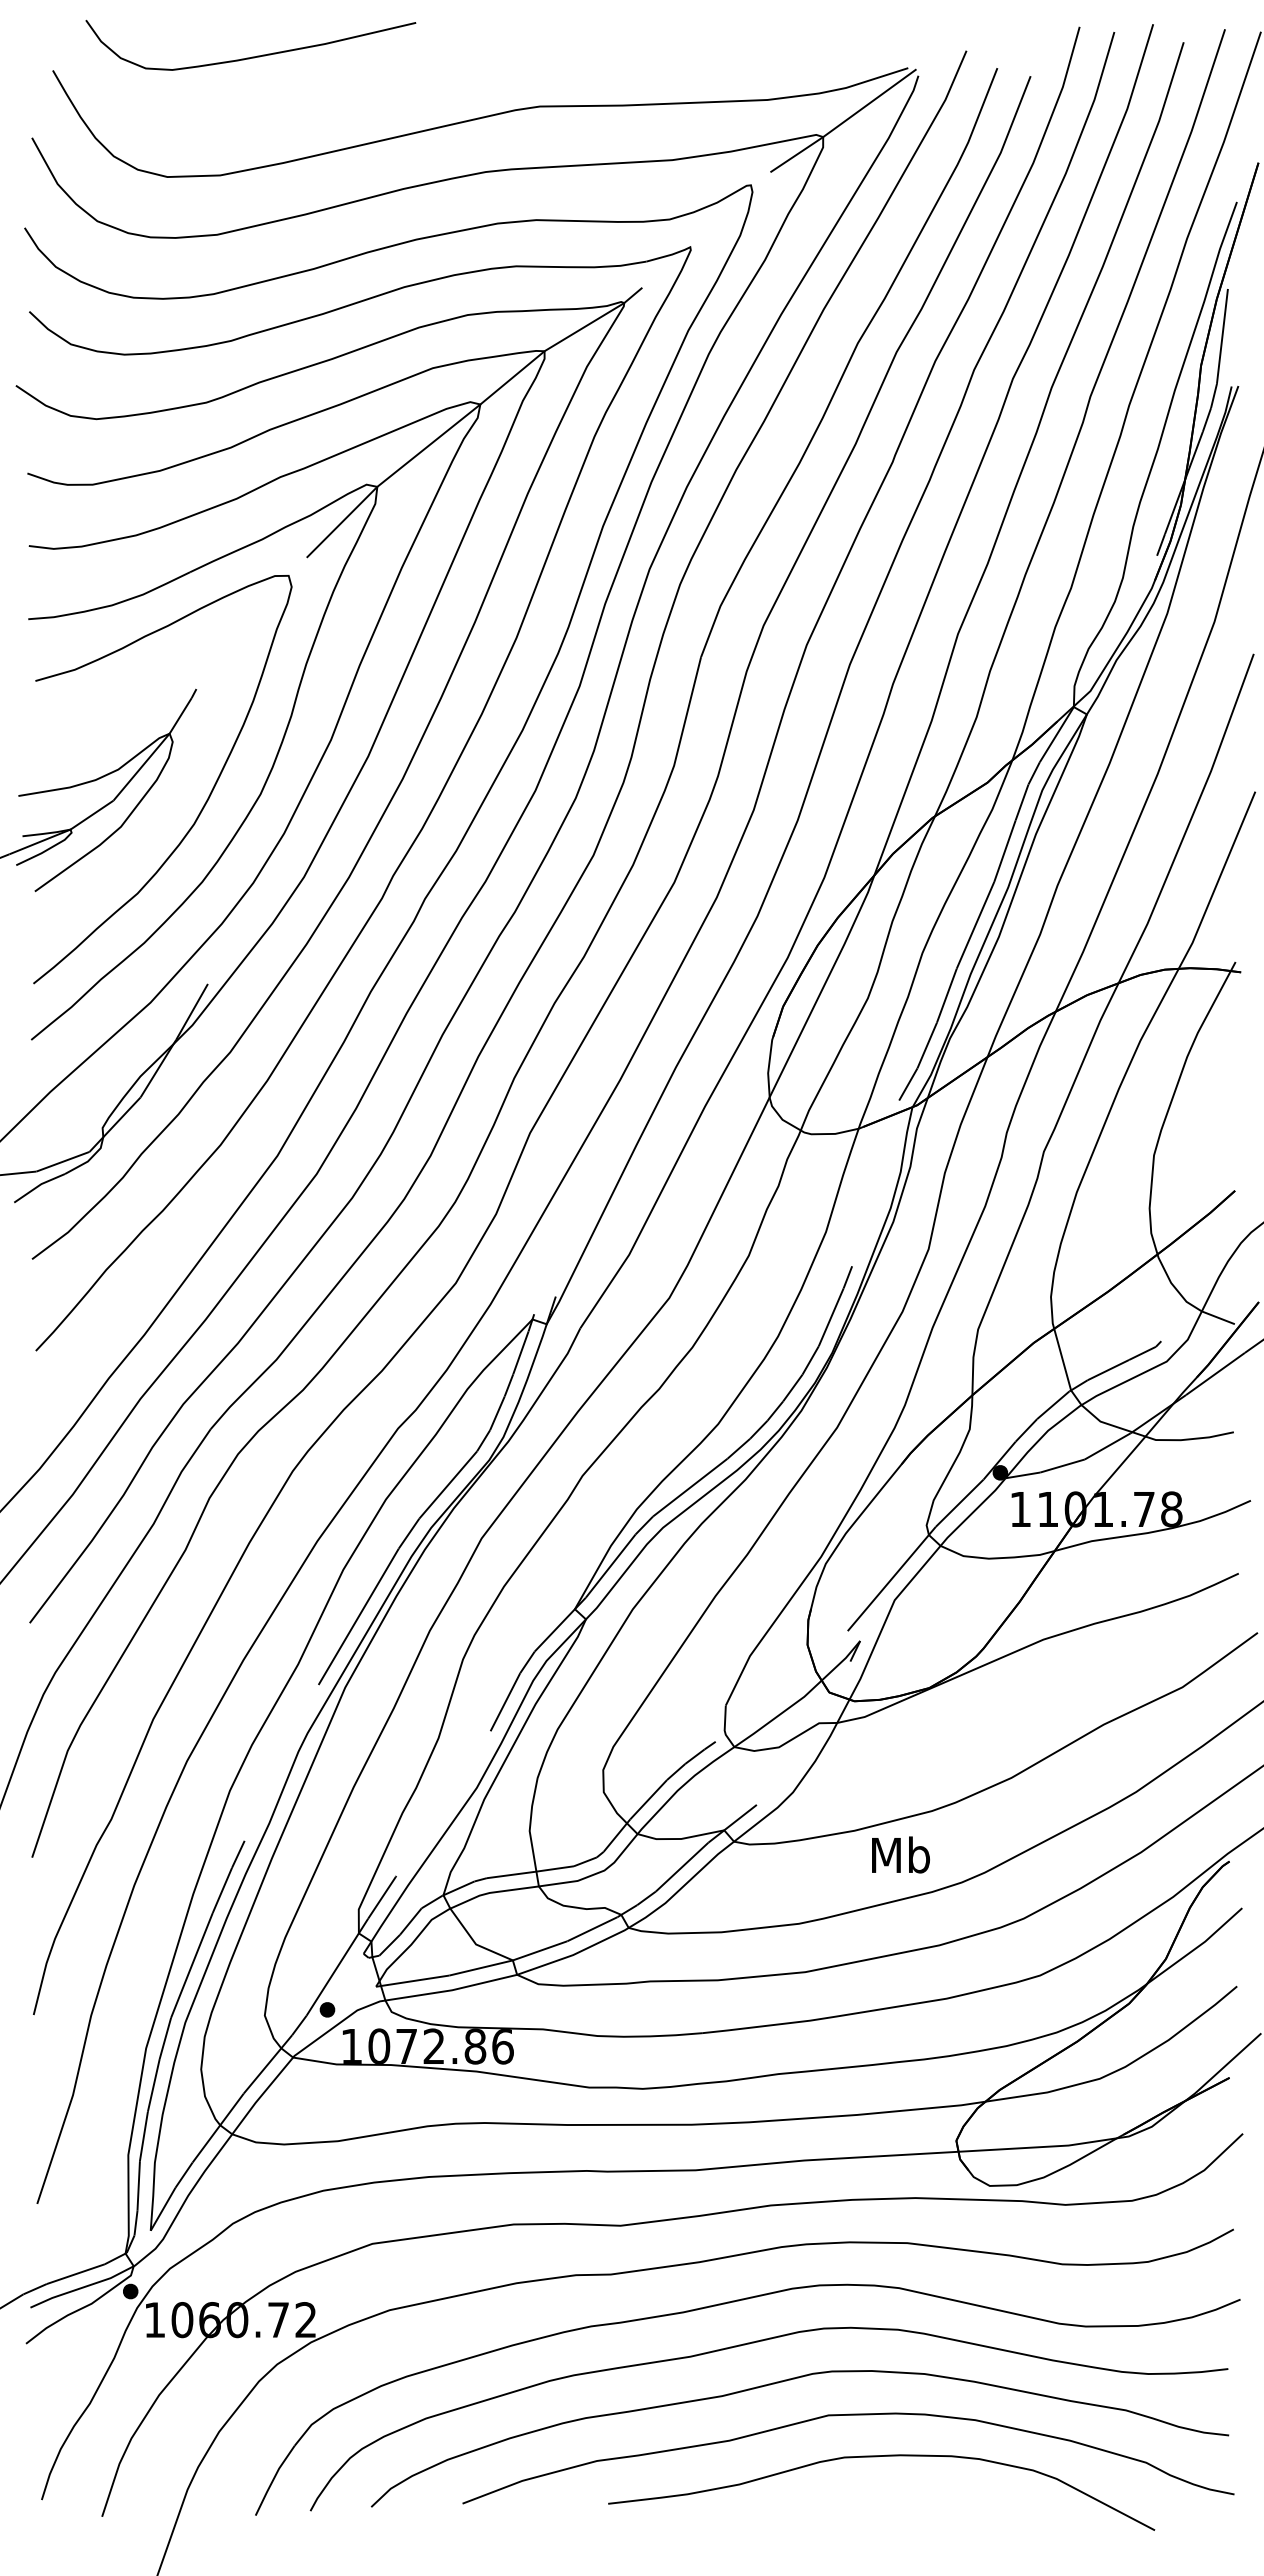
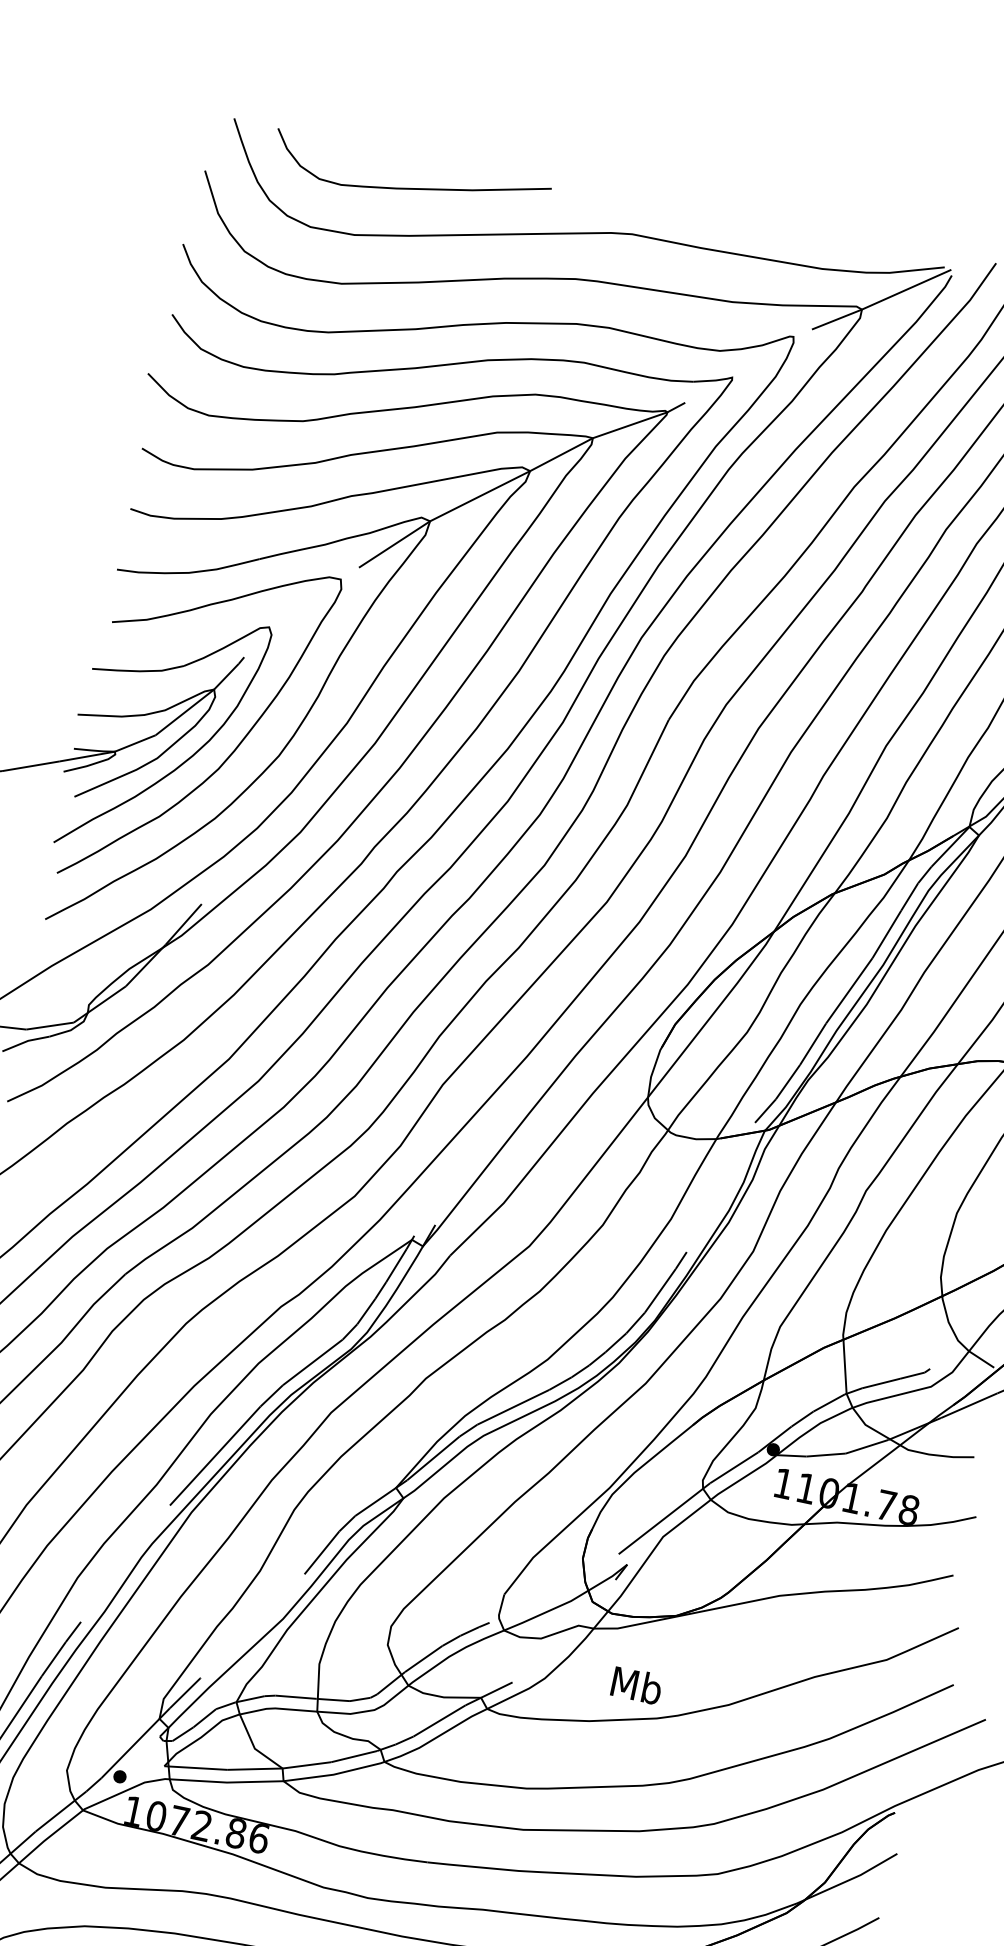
curve: (252, 56) -> (410, 187), moved
part: (154, 821) -> (186, 759), added
text: (900, 1854) -> (636, 1685), moved

